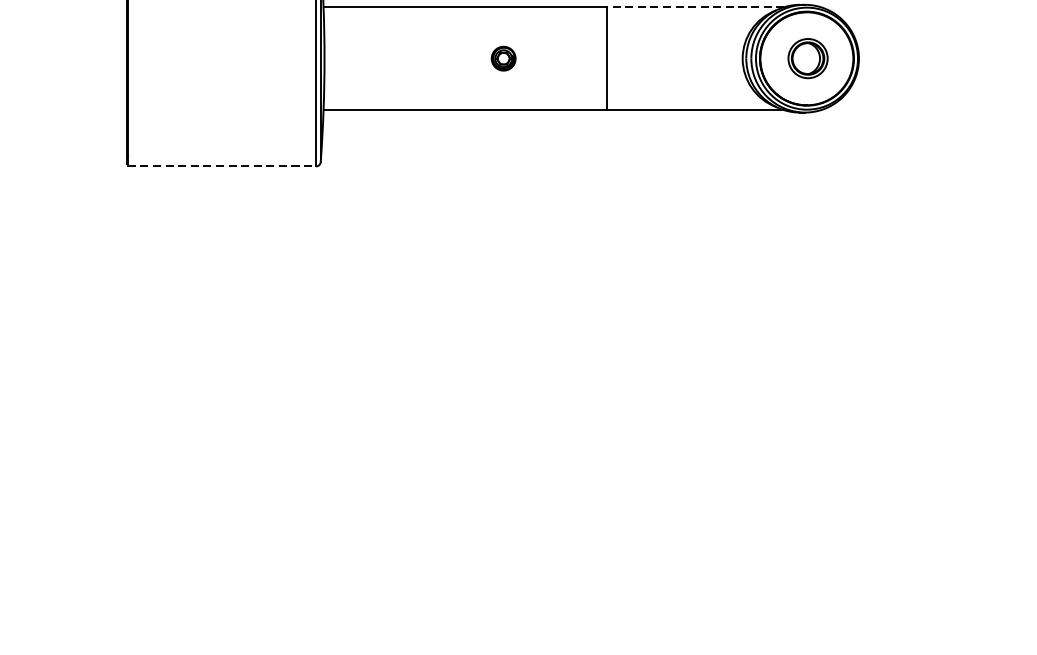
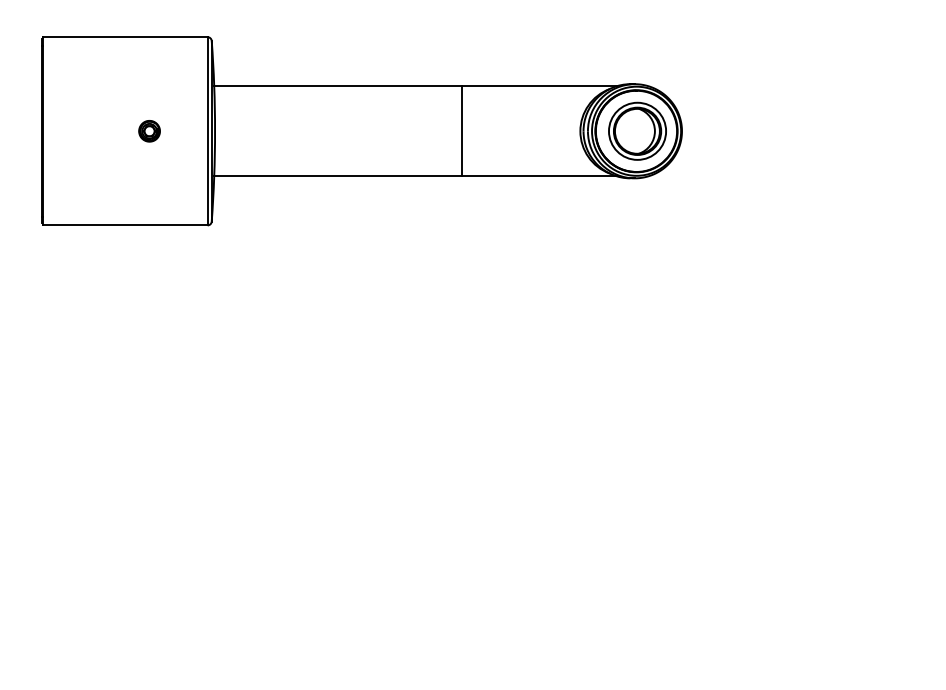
line: (694, 7) -> (538, 86), dashed -> solid
part: (808, 57) -> (637, 130), size x1.67
part: (503, 58) -> (149, 131), moved
line: (222, 166) -> (125, 225), dashed -> solid

